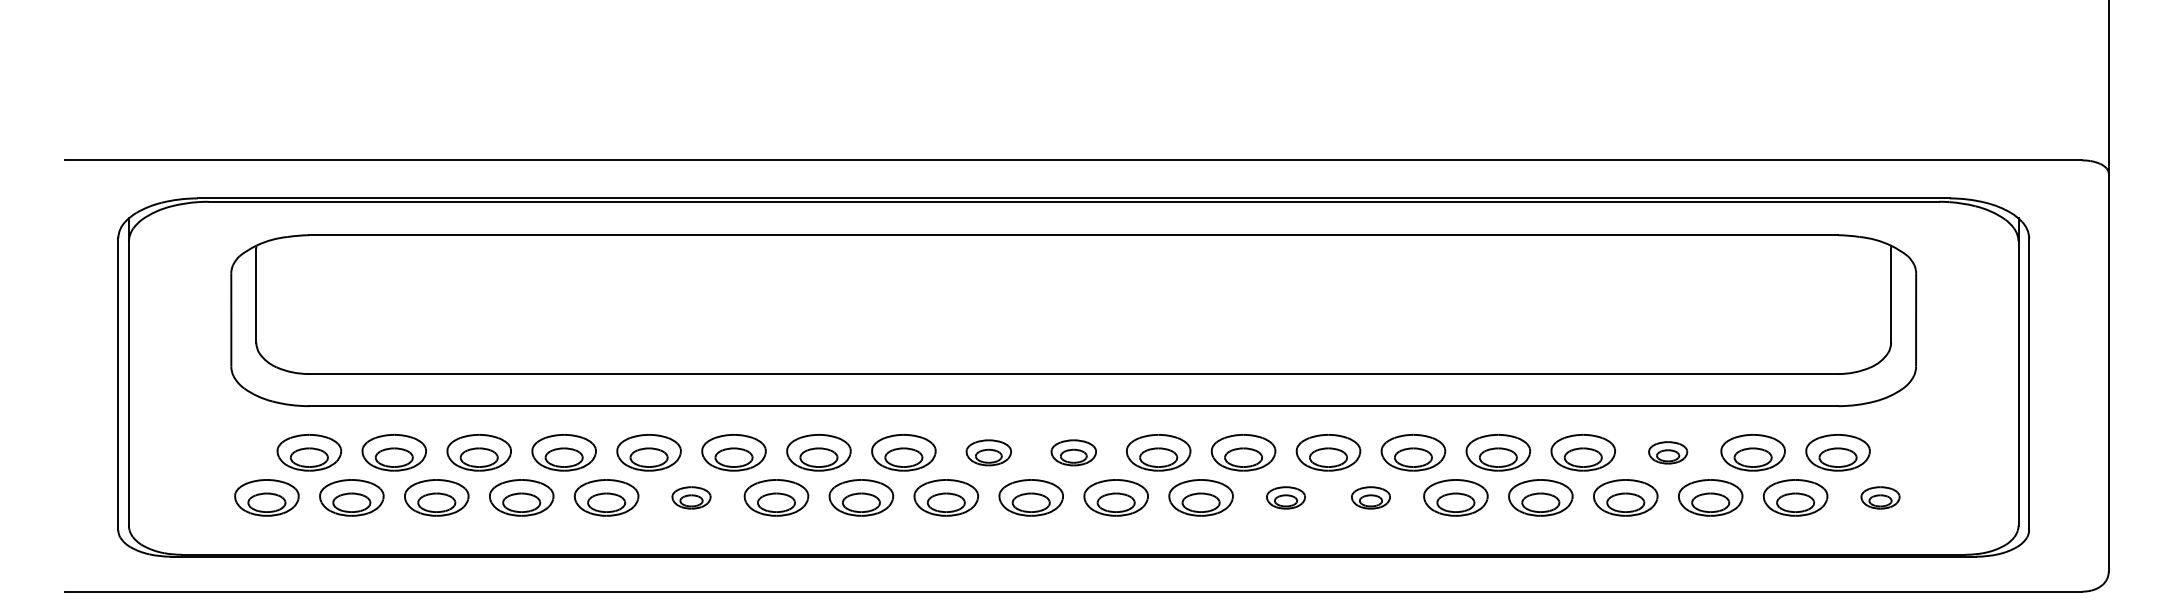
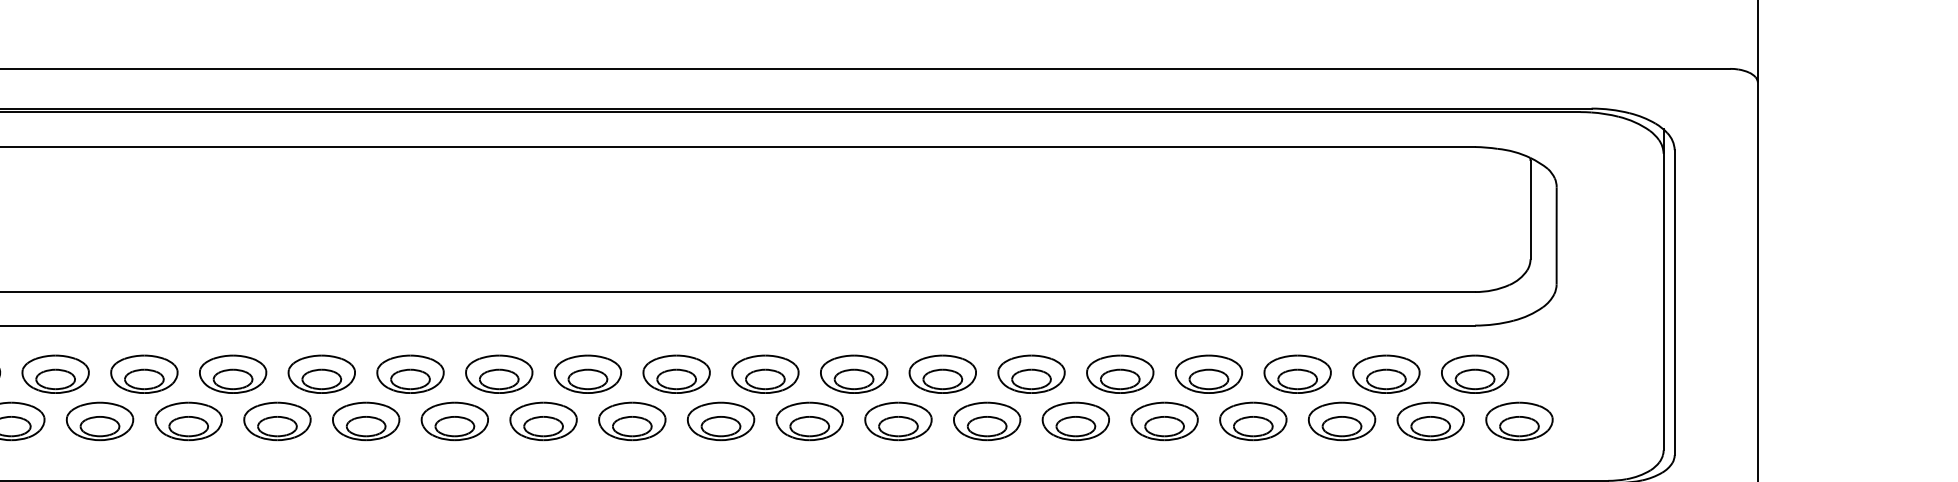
part: (988, 452) -> (587, 374), size x1.43
part: (1073, 452) -> (676, 374), size x1.43
part: (1667, 452) -> (1296, 374), size x1.67
part: (691, 497) -> (277, 421), size x1.67
part: (1285, 497) -> (897, 421), size x1.67
part: (1370, 497) -> (986, 421), size x1.67
part: (1880, 497) -> (1519, 421), size x1.67

